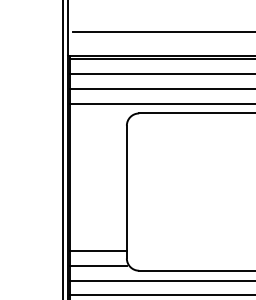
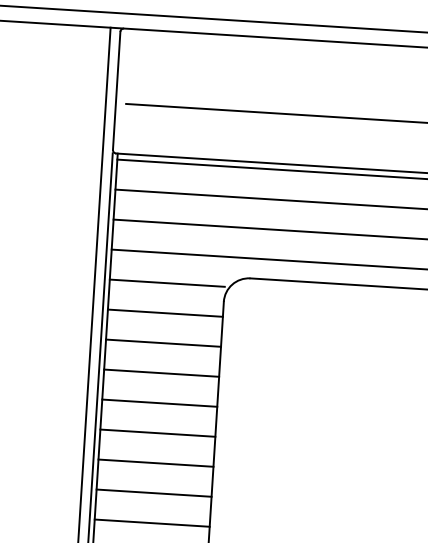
line: (98, 118) -> (167, 283), added
line: (98, 133) -> (165, 313), added
line: (98, 147) -> (163, 342), added
line: (98, 162) -> (161, 372), added
line: (98, 177) -> (159, 403), added
line: (98, 192) -> (157, 433), added
line: (98, 206) -> (155, 462), added
line: (98, 221) -> (153, 492), added
line: (98, 236) -> (151, 523), added

